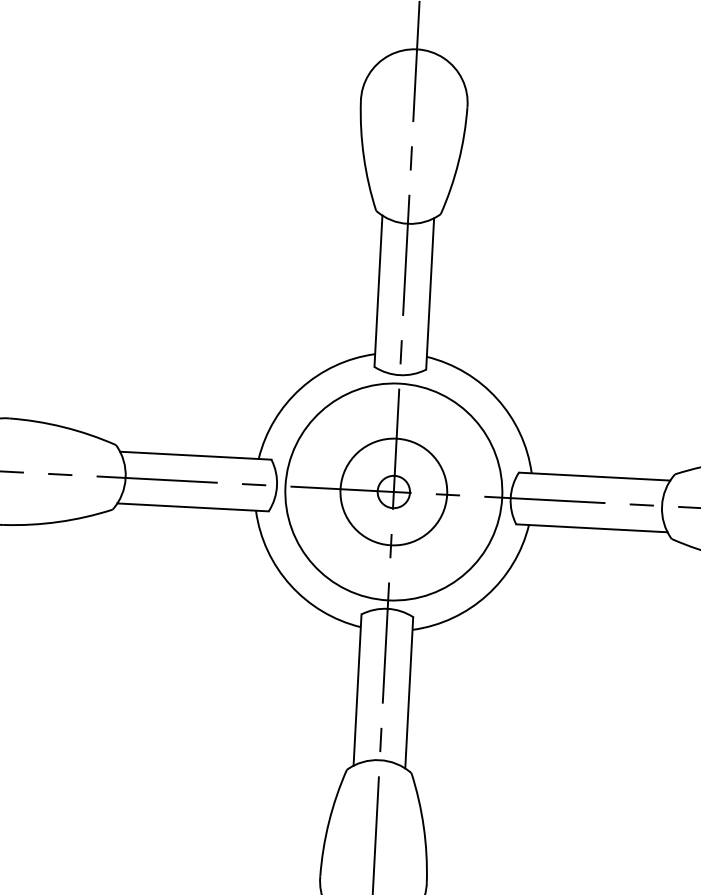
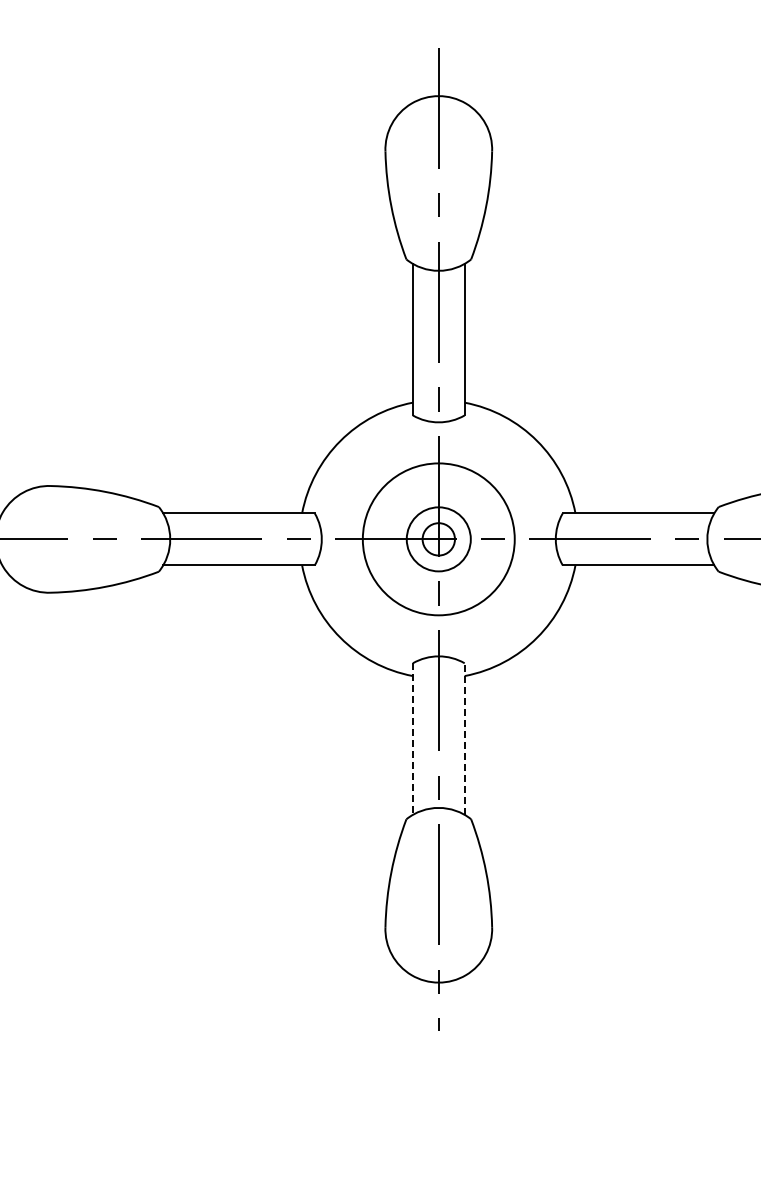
circle: (393, 491) -> (438, 538), size x0.6
circle: (393, 491) -> (438, 538), size x0.7
line: (357, 690) -> (412, 739), solid -> dashed
line: (409, 693) -> (464, 739), solid -> dashed

